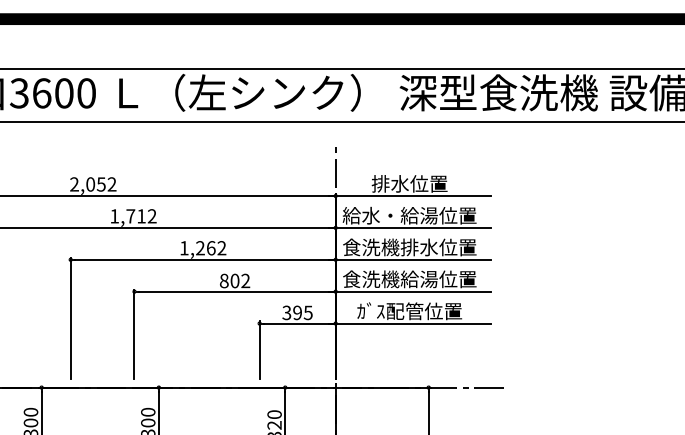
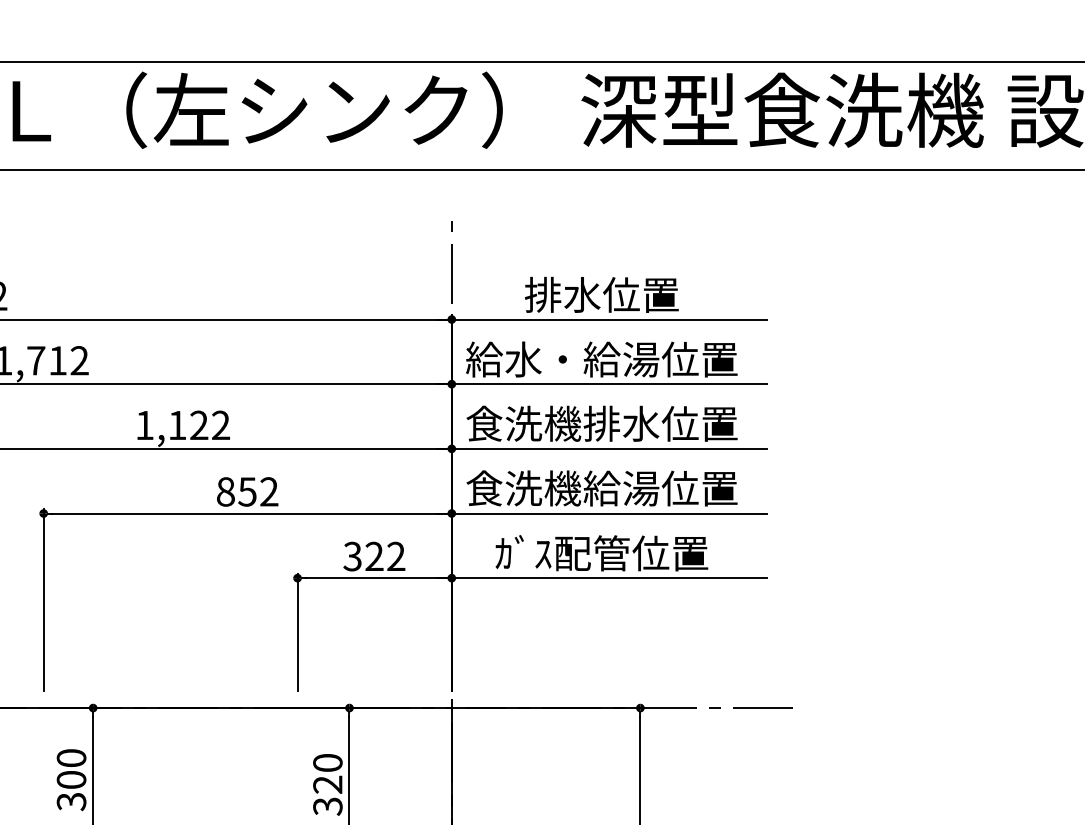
text: (205, 248) -> (187, 425), 1,262 -> 1,122
text: (234, 280) -> (246, 490), 802 -> 852
text: (302, 312) -> (384, 555), 395 -> 322

